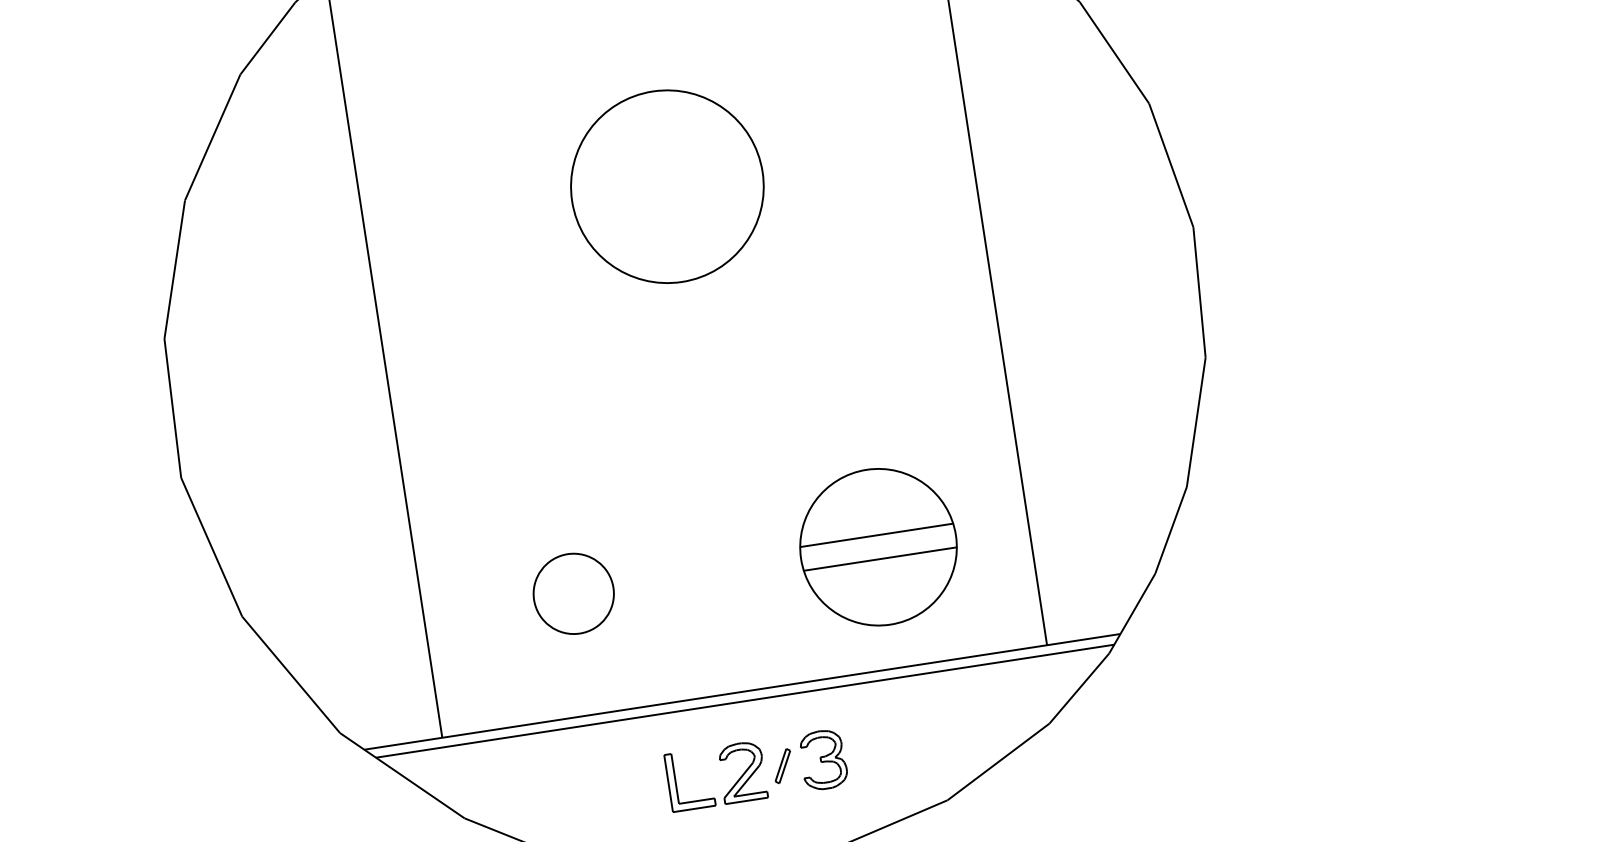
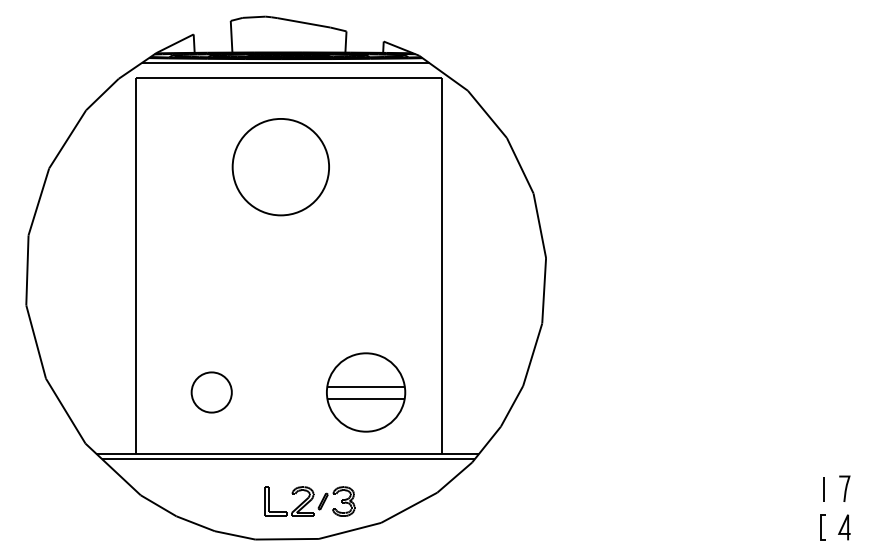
part: (666, 187) -> (280, 167), moved
part: (755, 770) -> (309, 501), moved

